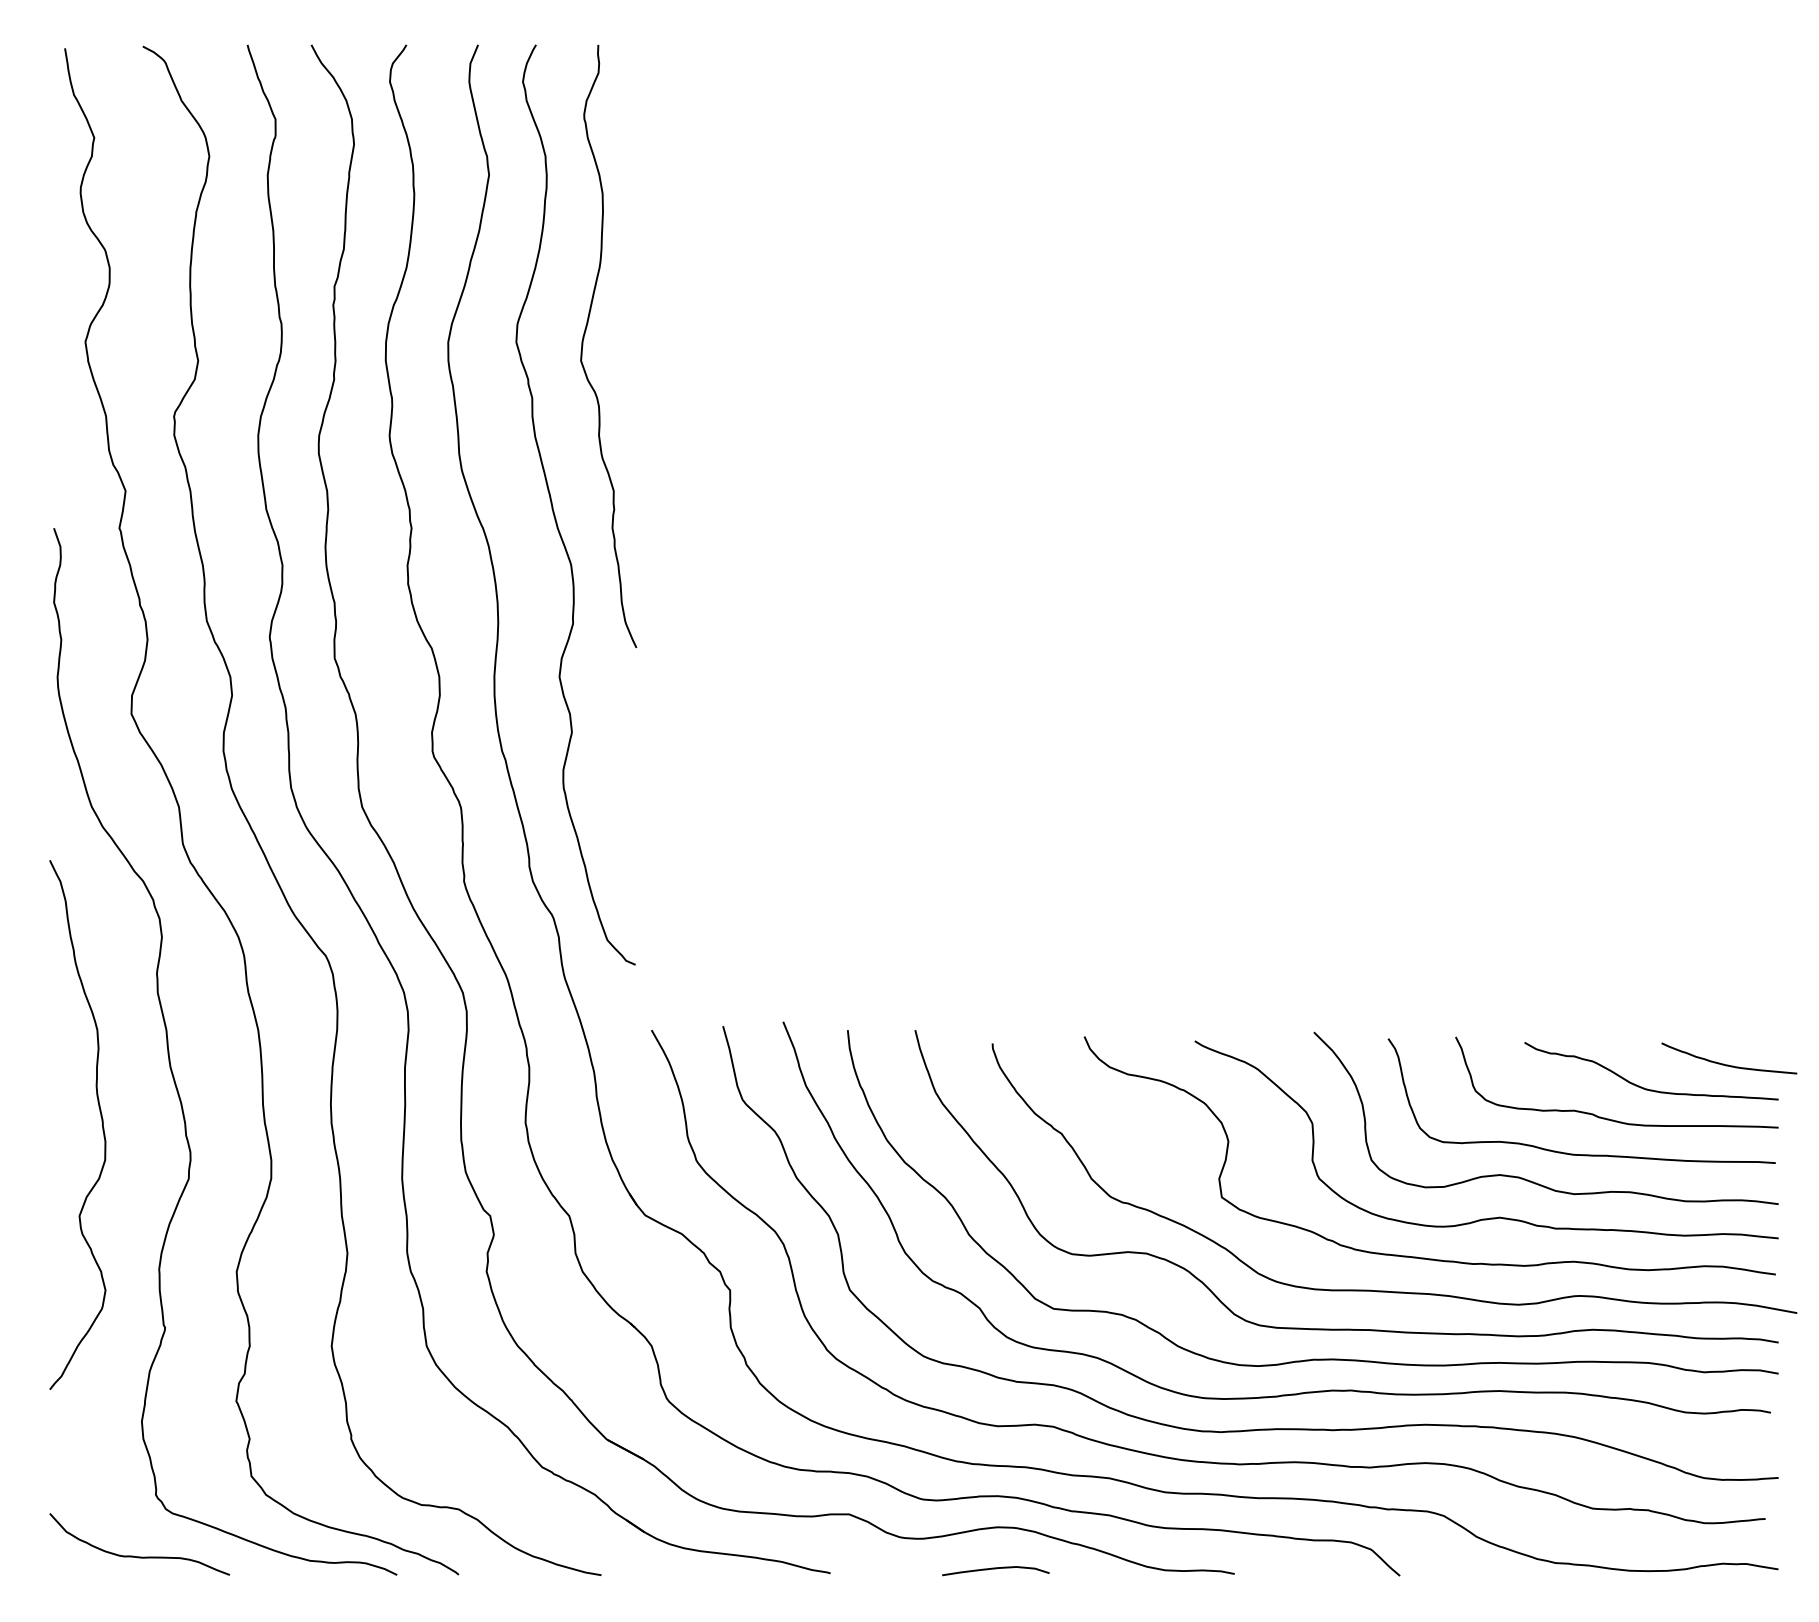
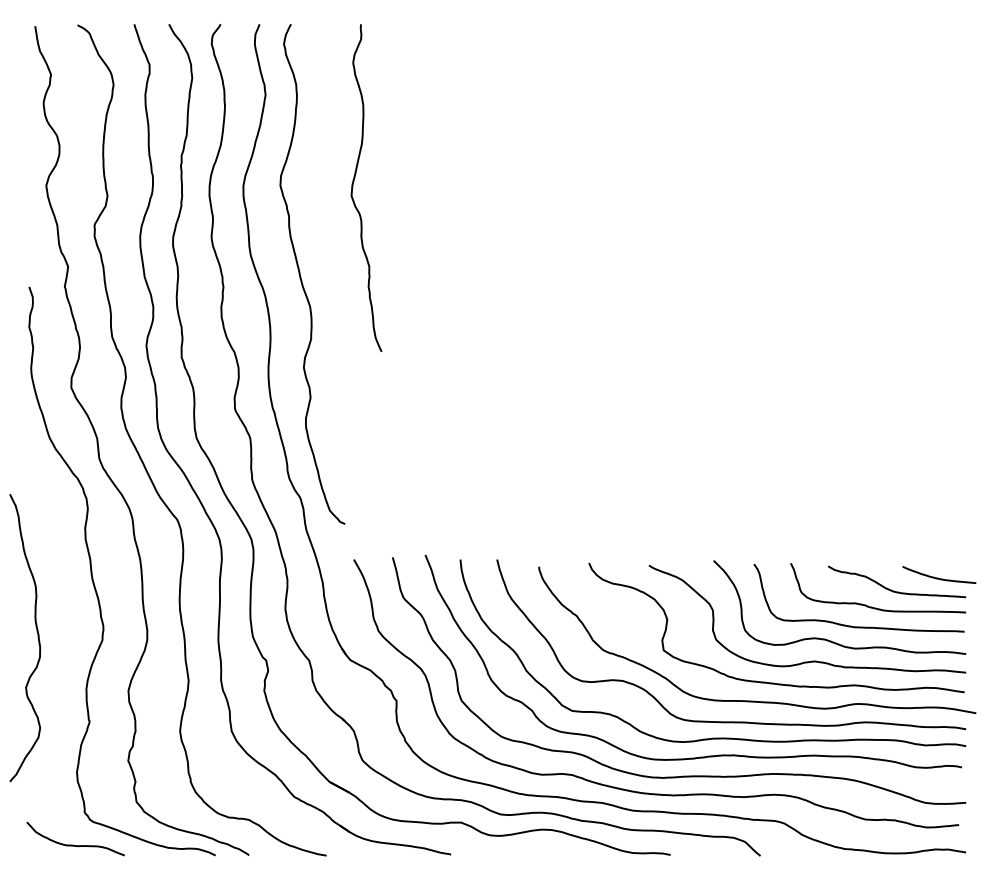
curve: (584, 345) -> (353, 187), moved
curve: (100, 1125) -> (37, 638), moved
curve: (995, 1569) -> (540, 852), removed

